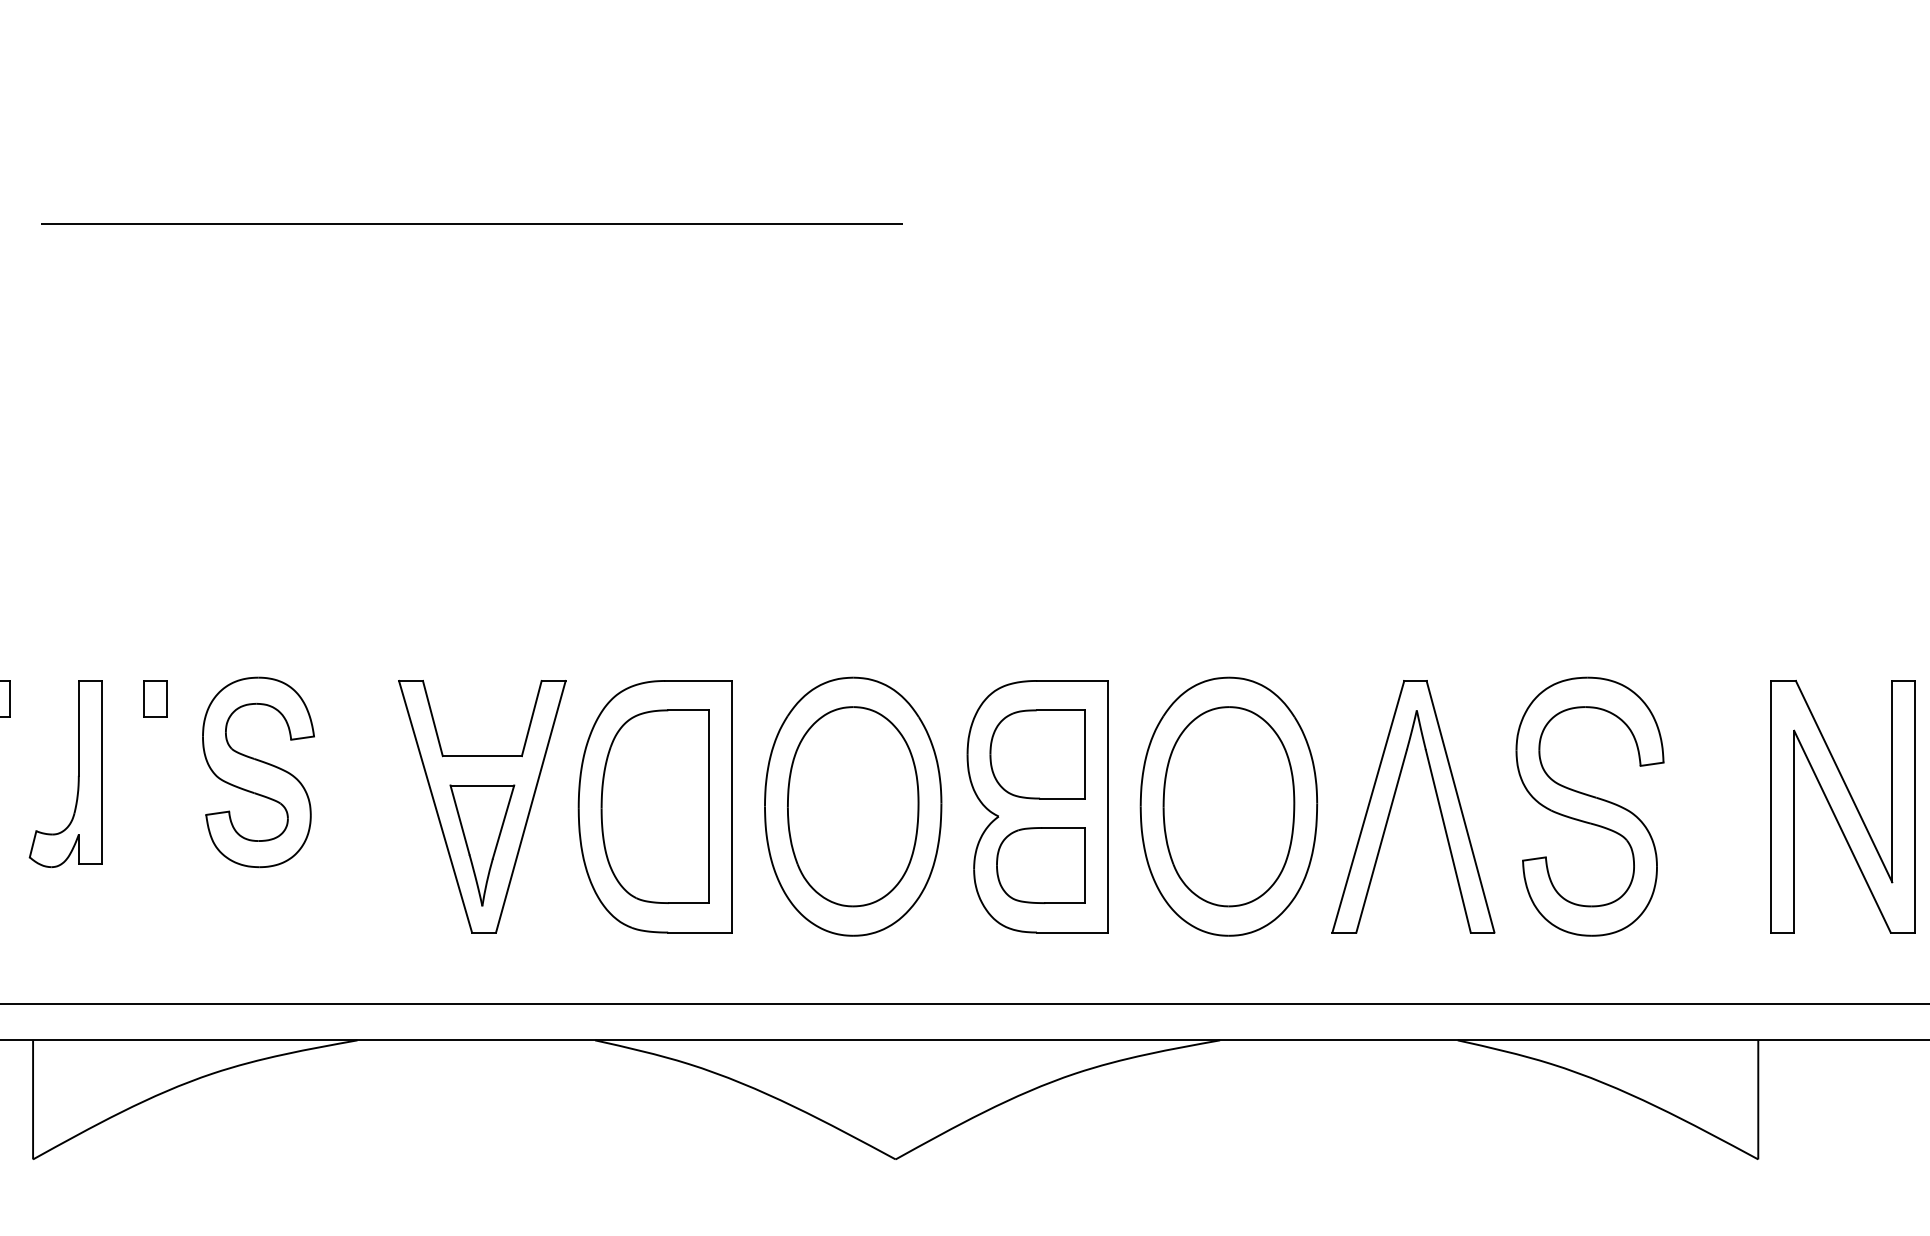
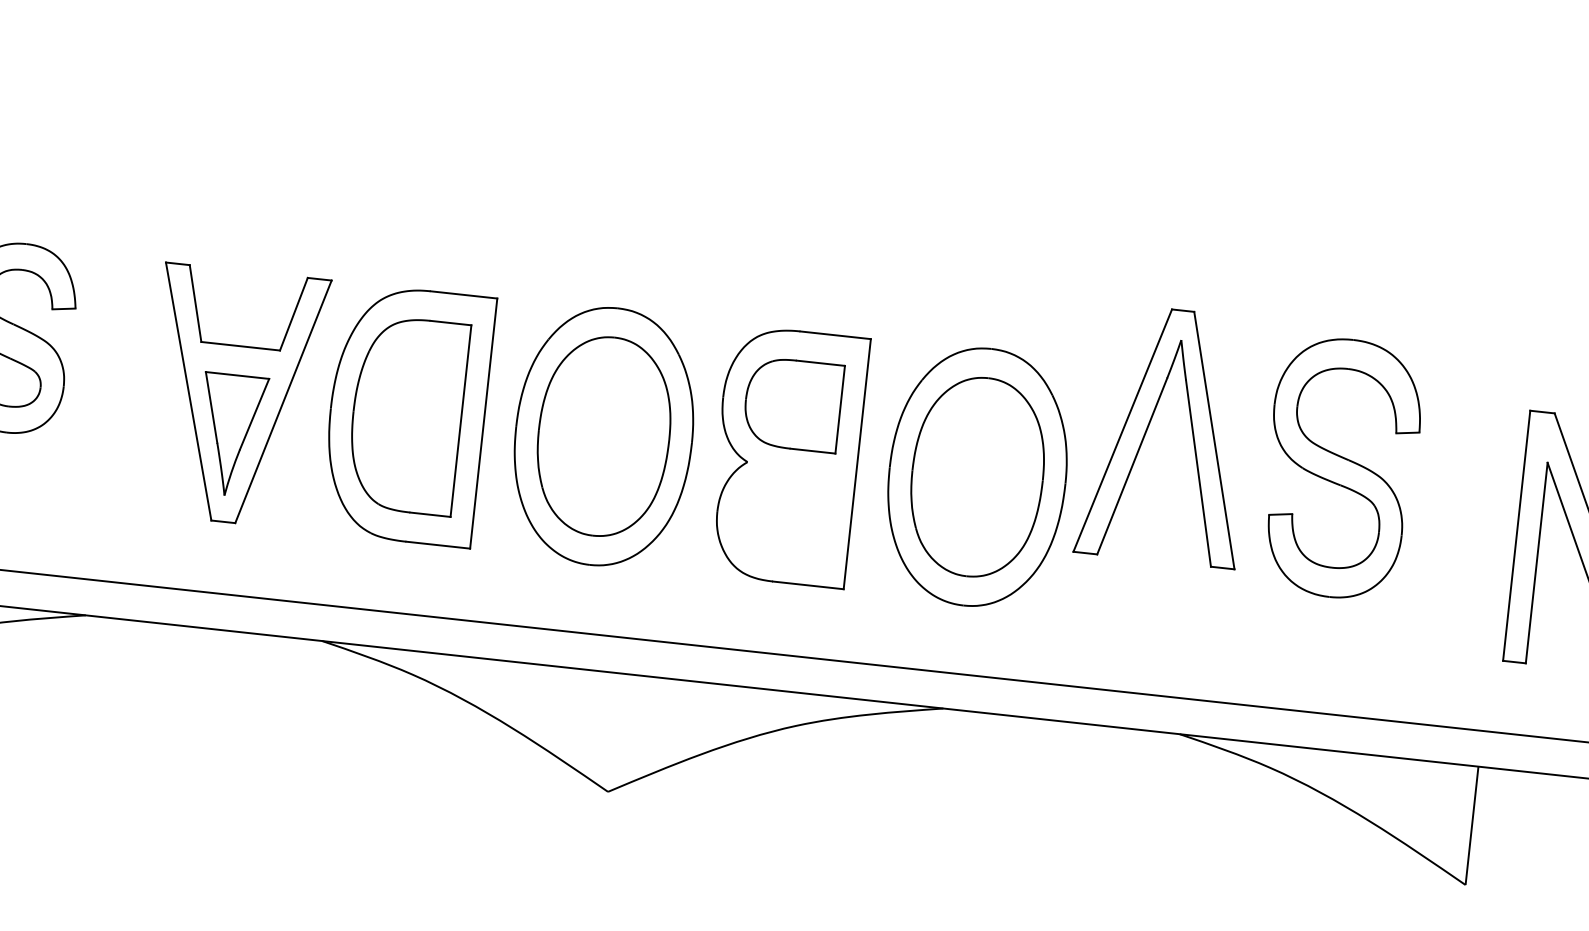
part: (1394, 799) -> (1149, 426), moved
part: (1589, 806) -> (1341, 468), moved
part: (1040, 865) -> (783, 515), removed

